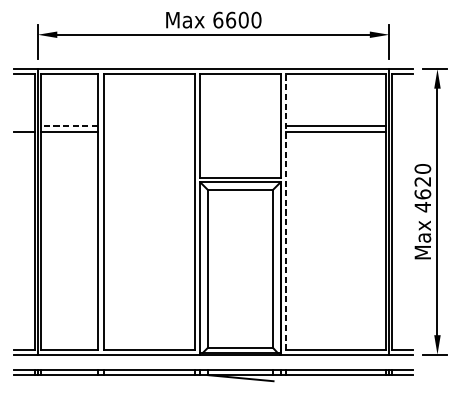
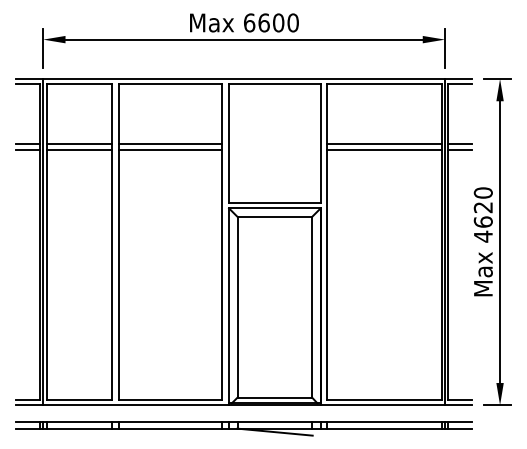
line: (24, 125) -> (27, 143), added
line: (69, 125) -> (79, 143), dashed -> solid
line: (149, 125) -> (170, 143), added
line: (402, 125) -> (460, 143), added
line: (149, 131) -> (170, 150), added
line: (402, 131) -> (460, 150), added
line: (286, 211) -> (327, 241), dashed -> solid

